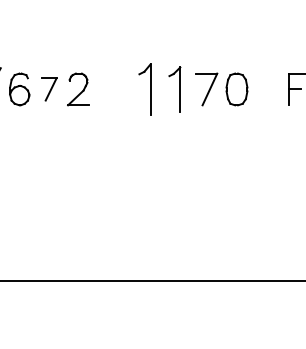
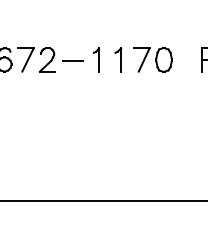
part: (144, 88) -> (96, 59), size x0.62
part: (174, 88) -> (118, 59), size x0.71
part: (49, 89) -> (26, 59), size x1.43
line: (112, 90) -> (72, 60), added

